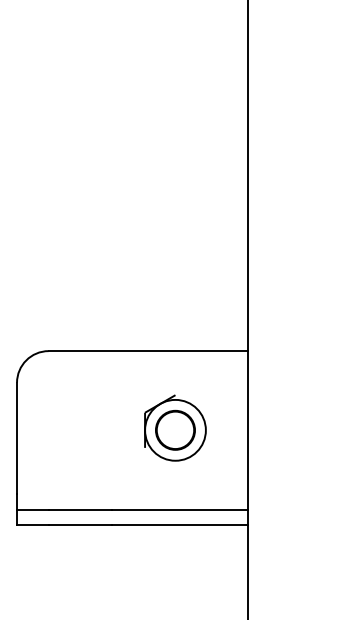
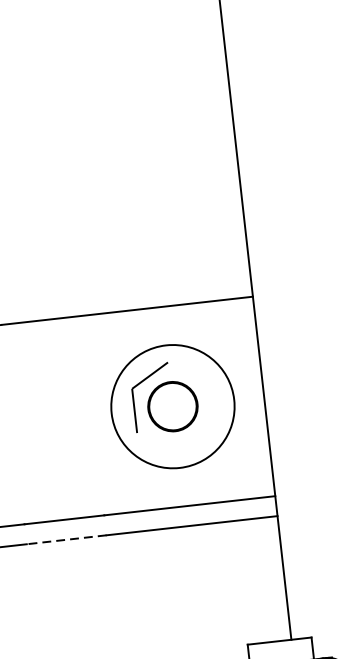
circle: (175, 429) -> (172, 405), size x1.6
line: (80, 525) -> (66, 539), solid -> dashed

